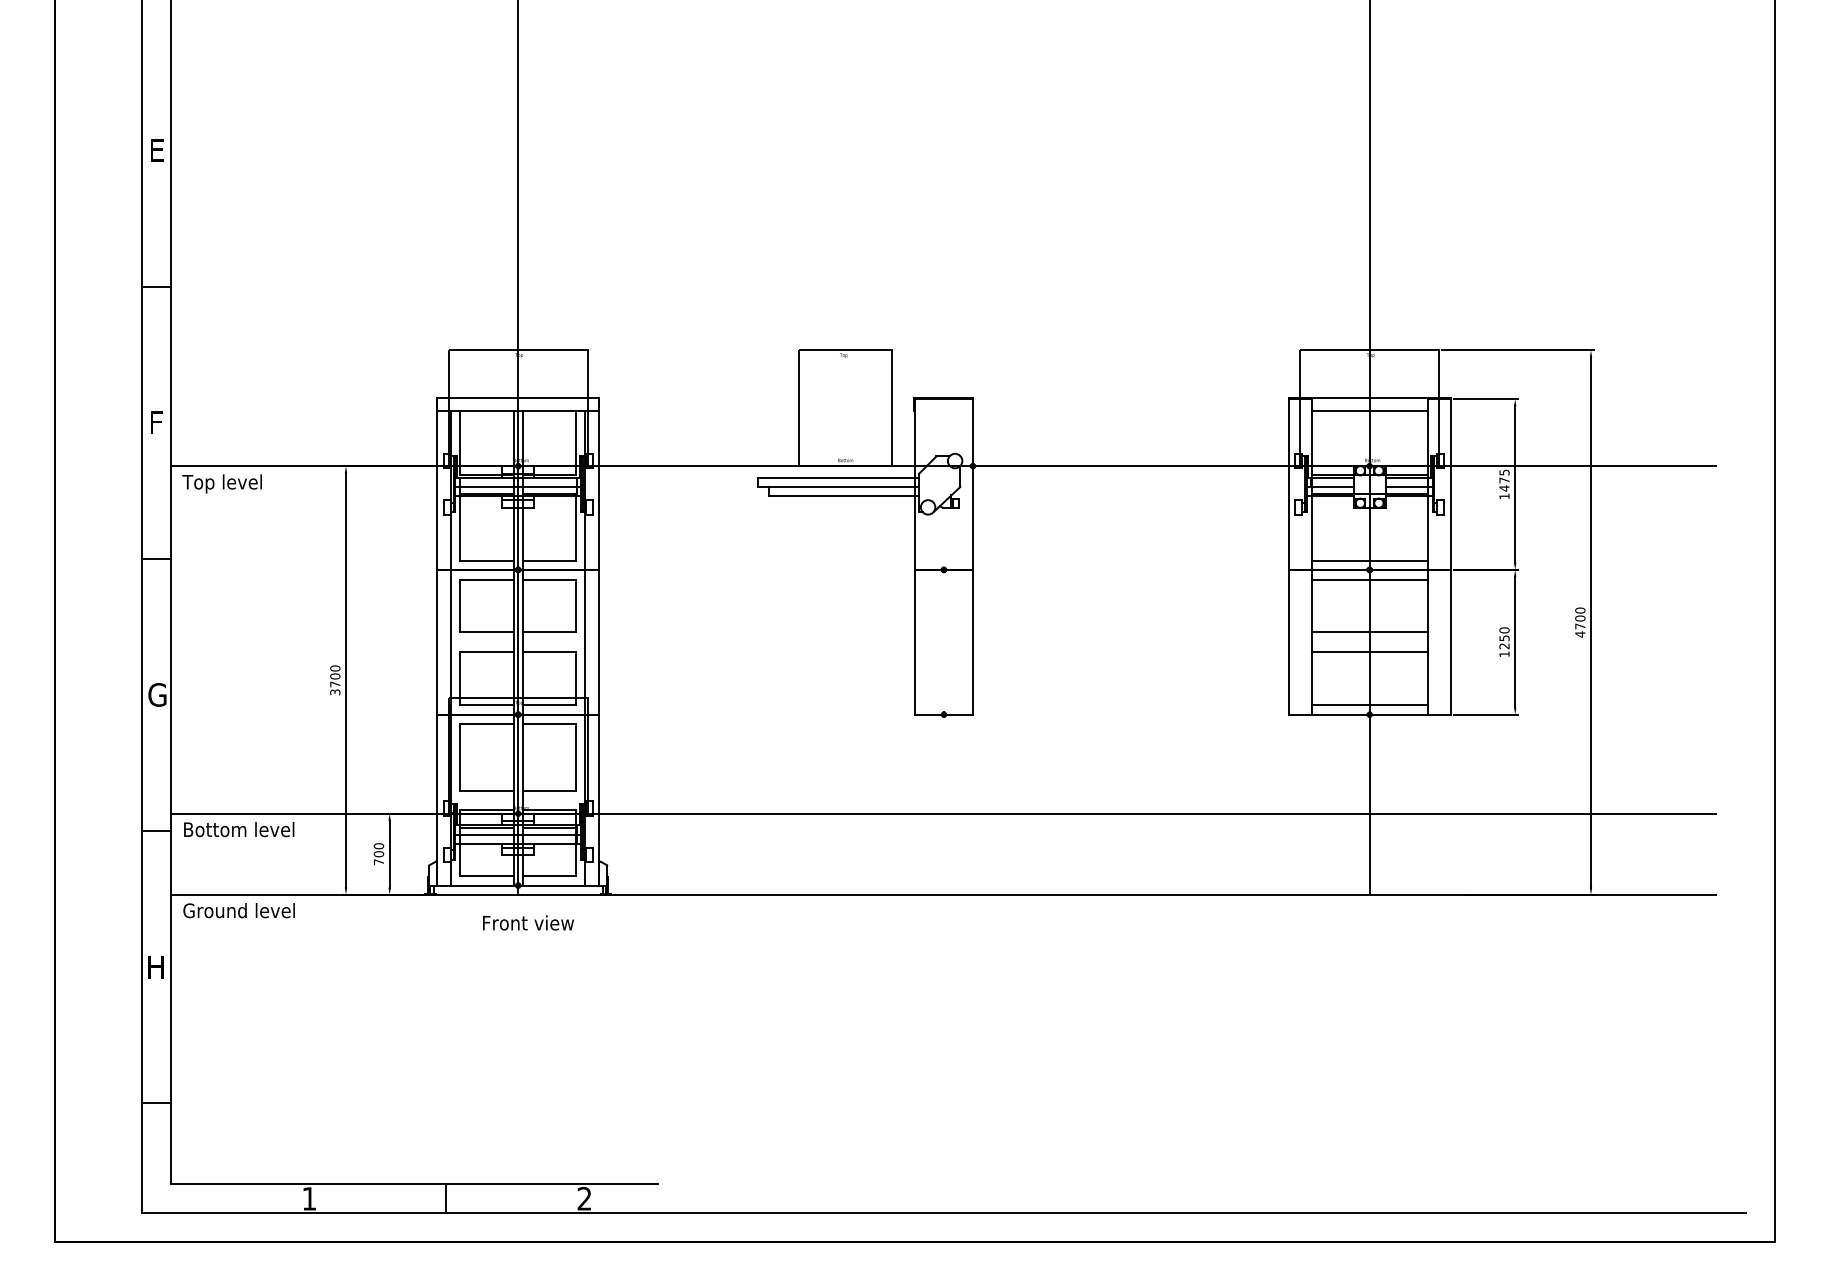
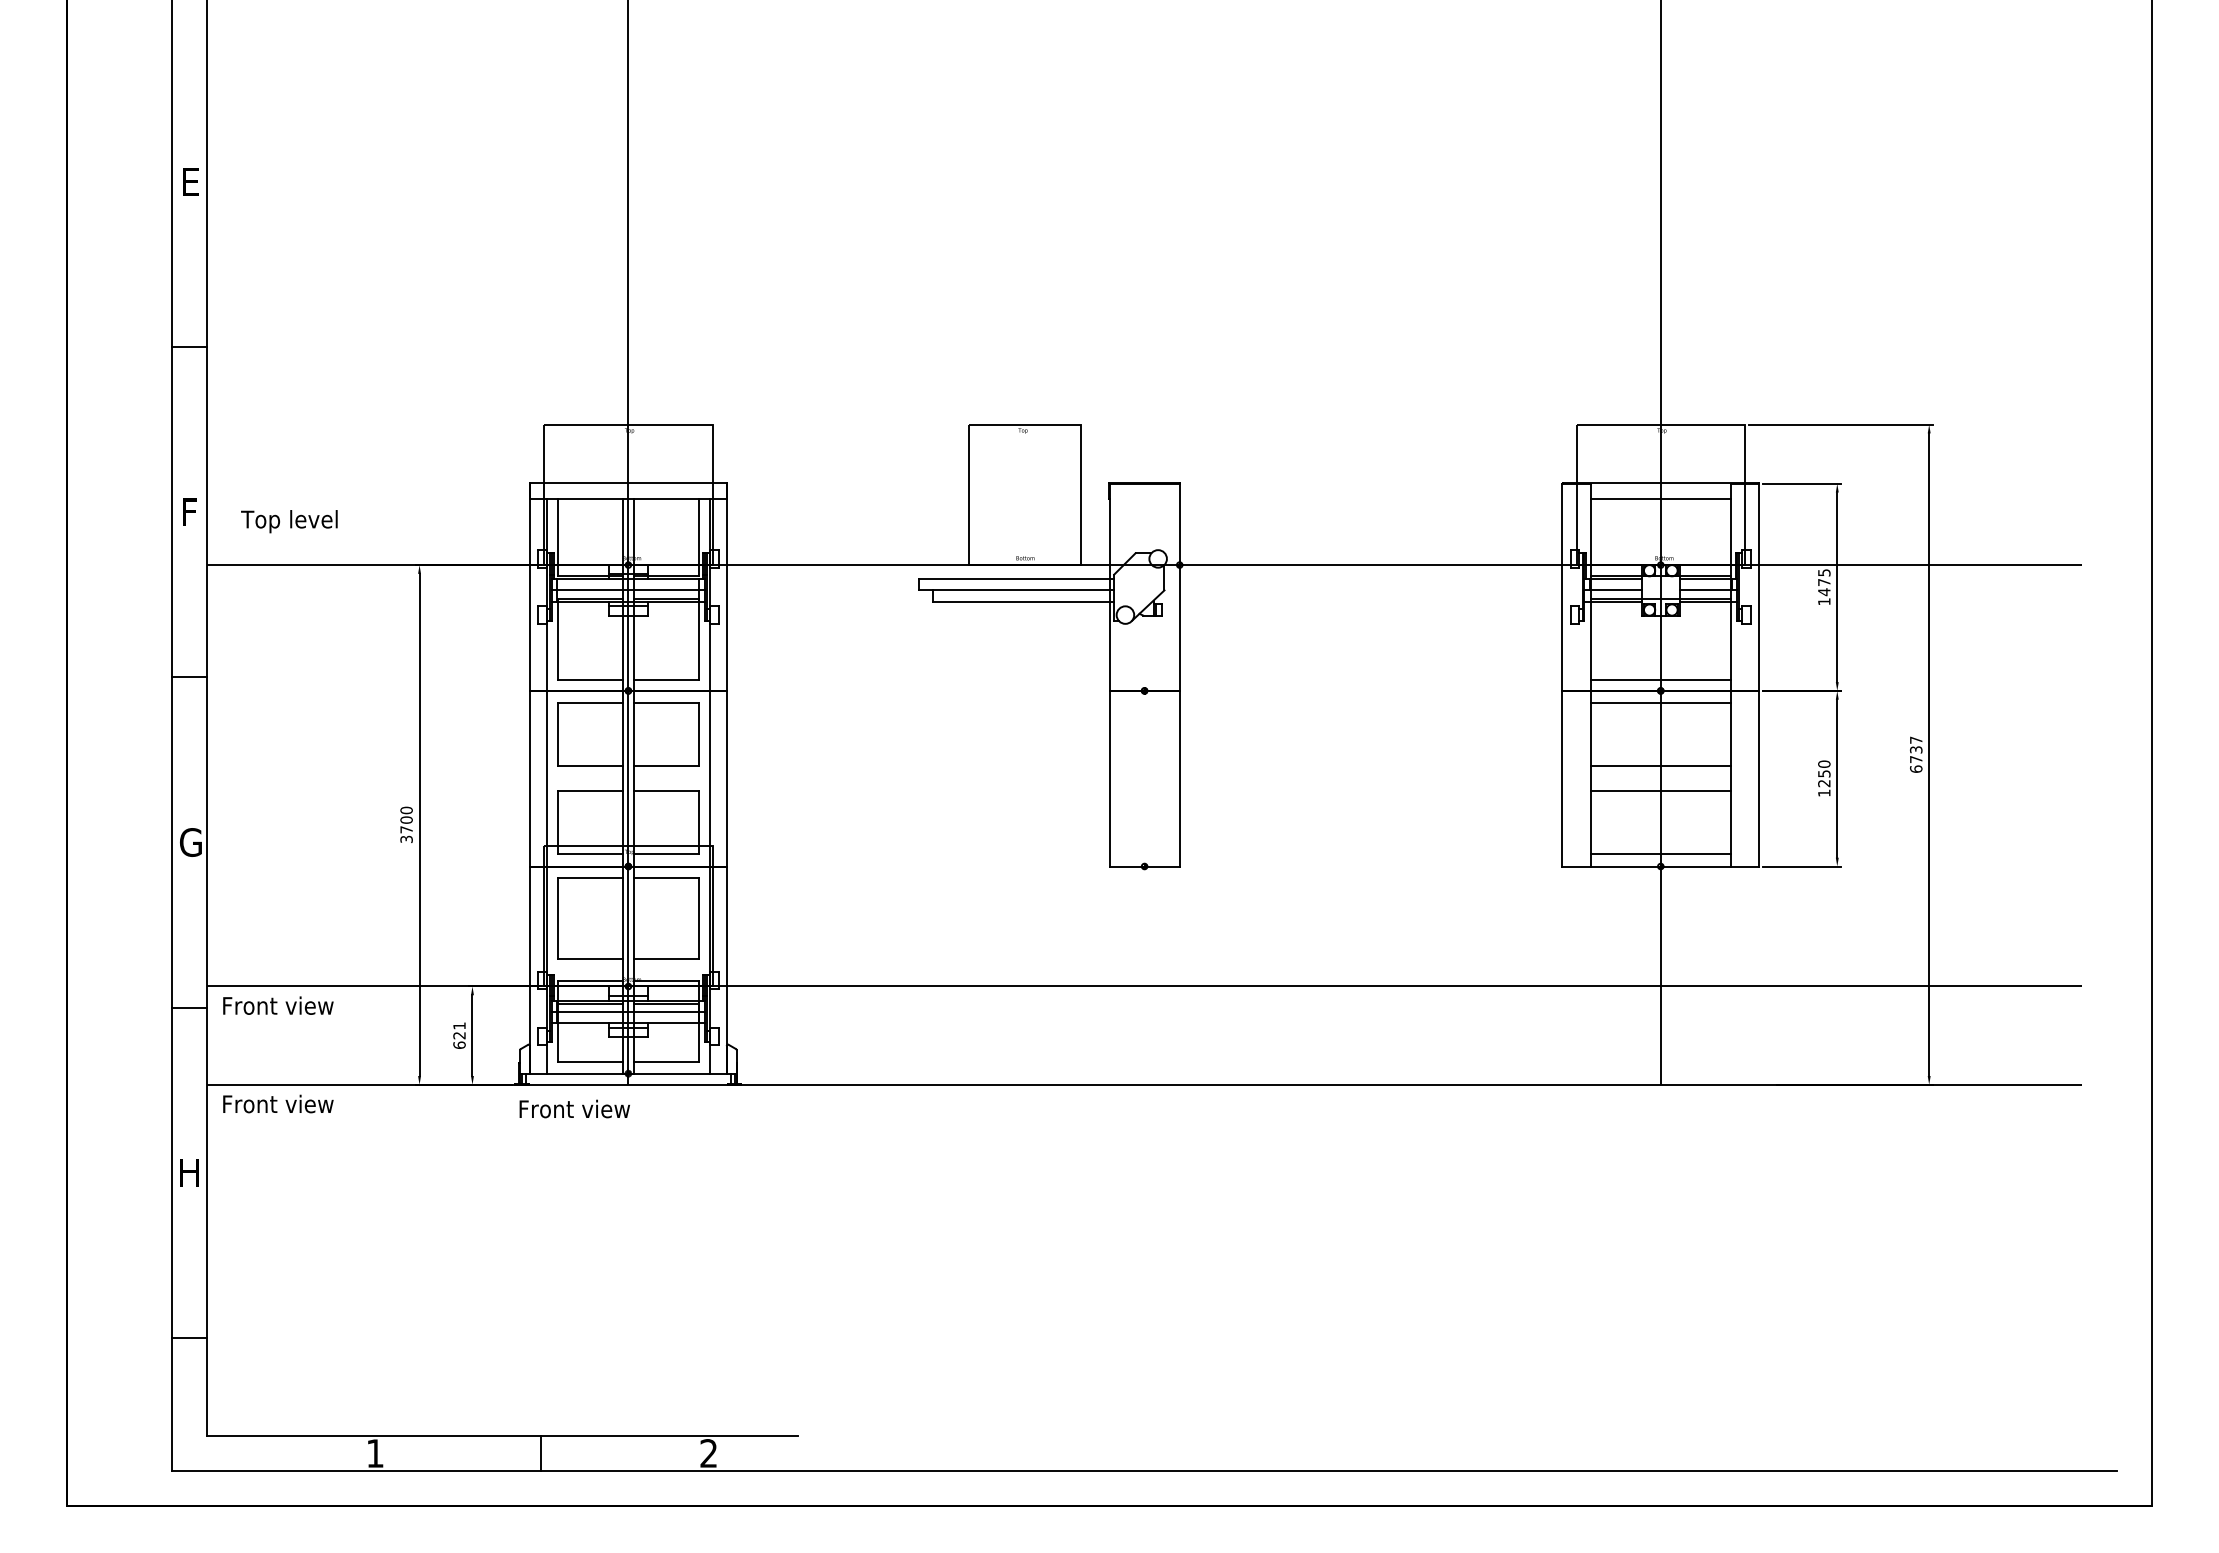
text: (222, 483) -> (289, 521), moved
text: (1580, 622) -> (1916, 754), 4700 -> 6737
text: (239, 829) -> (290, 1005), Bottom level -> Front view
text: (378, 854) -> (459, 1035), 700 -> 621
text: (238, 910) -> (289, 1103), Ground level -> Front view
text: (528, 922) -> (574, 1108), moved

